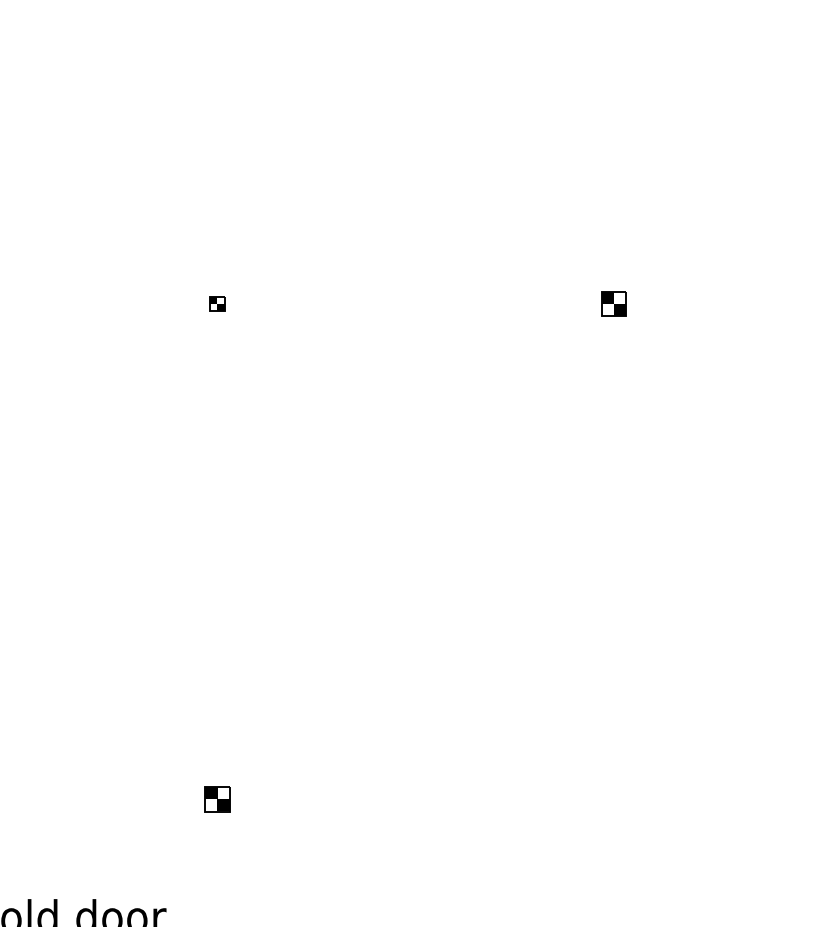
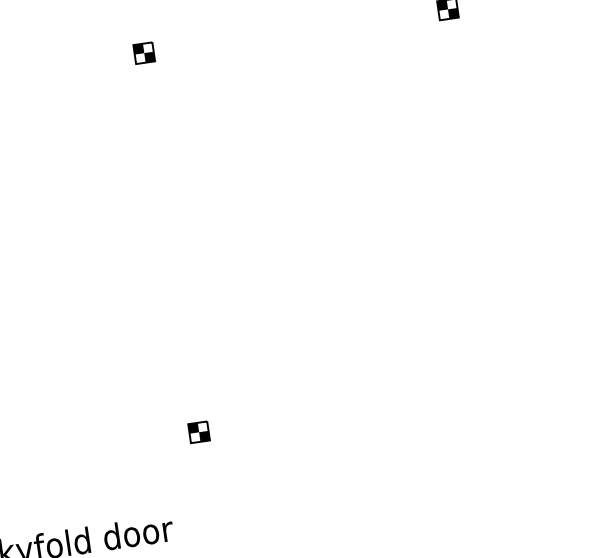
part: (217, 303) -> (144, 52), size x1.67

